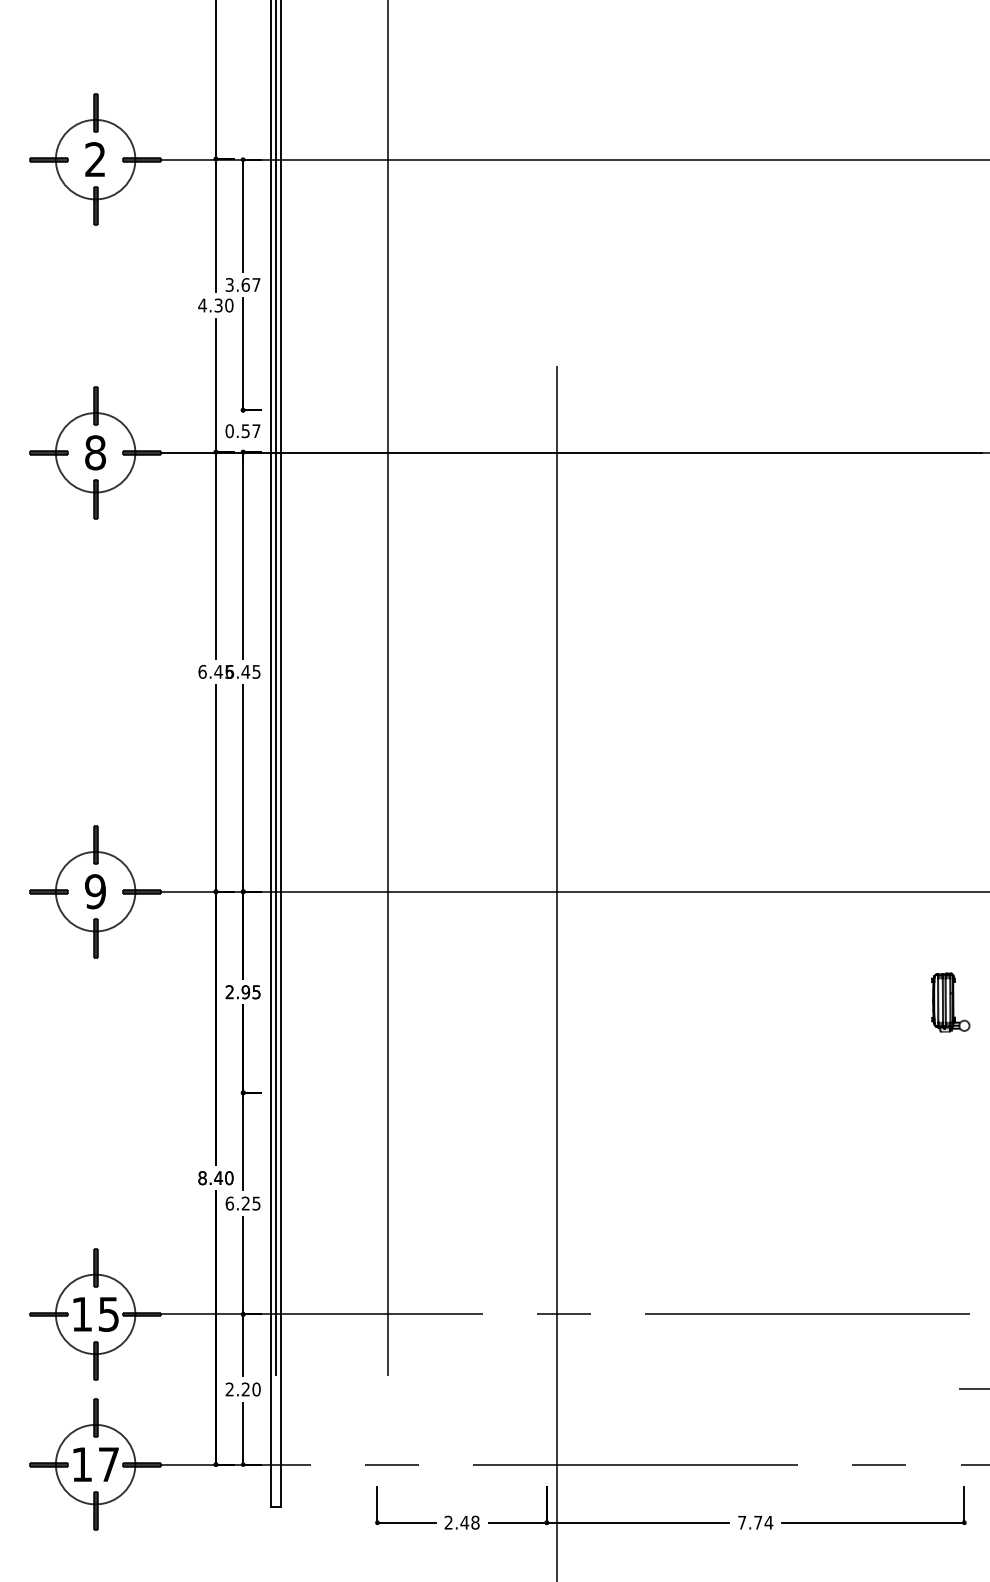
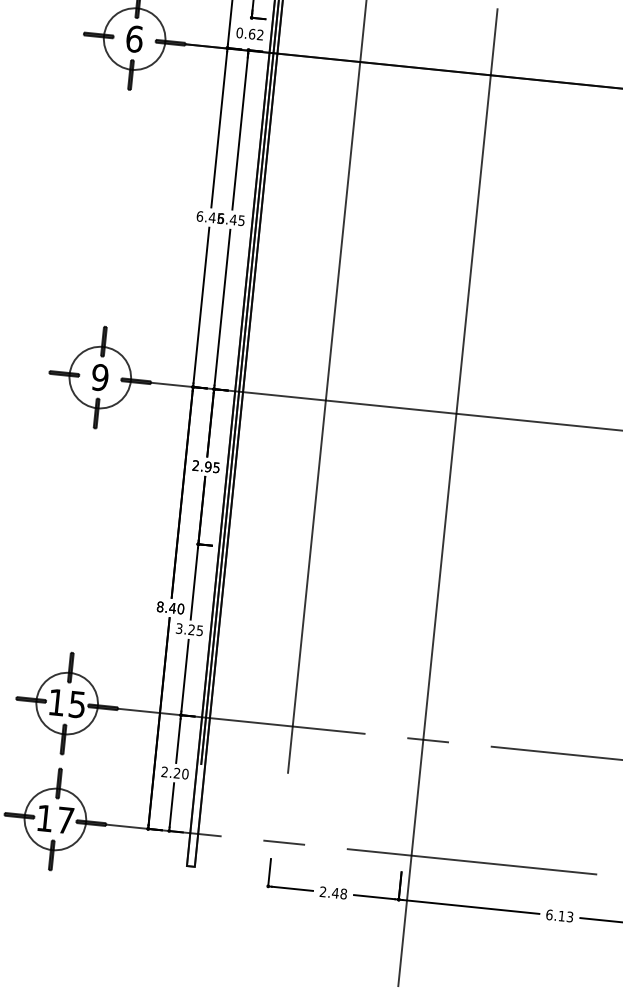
text: (250, 431) -> (255, 34), 0.57 -> 0.62
text: (95, 452) -> (134, 38), 8 -> 6
text: (229, 1203) -> (179, 628), 6.25 -> 3.25
text: (755, 1522) -> (559, 915), 7.74 -> 6.13

